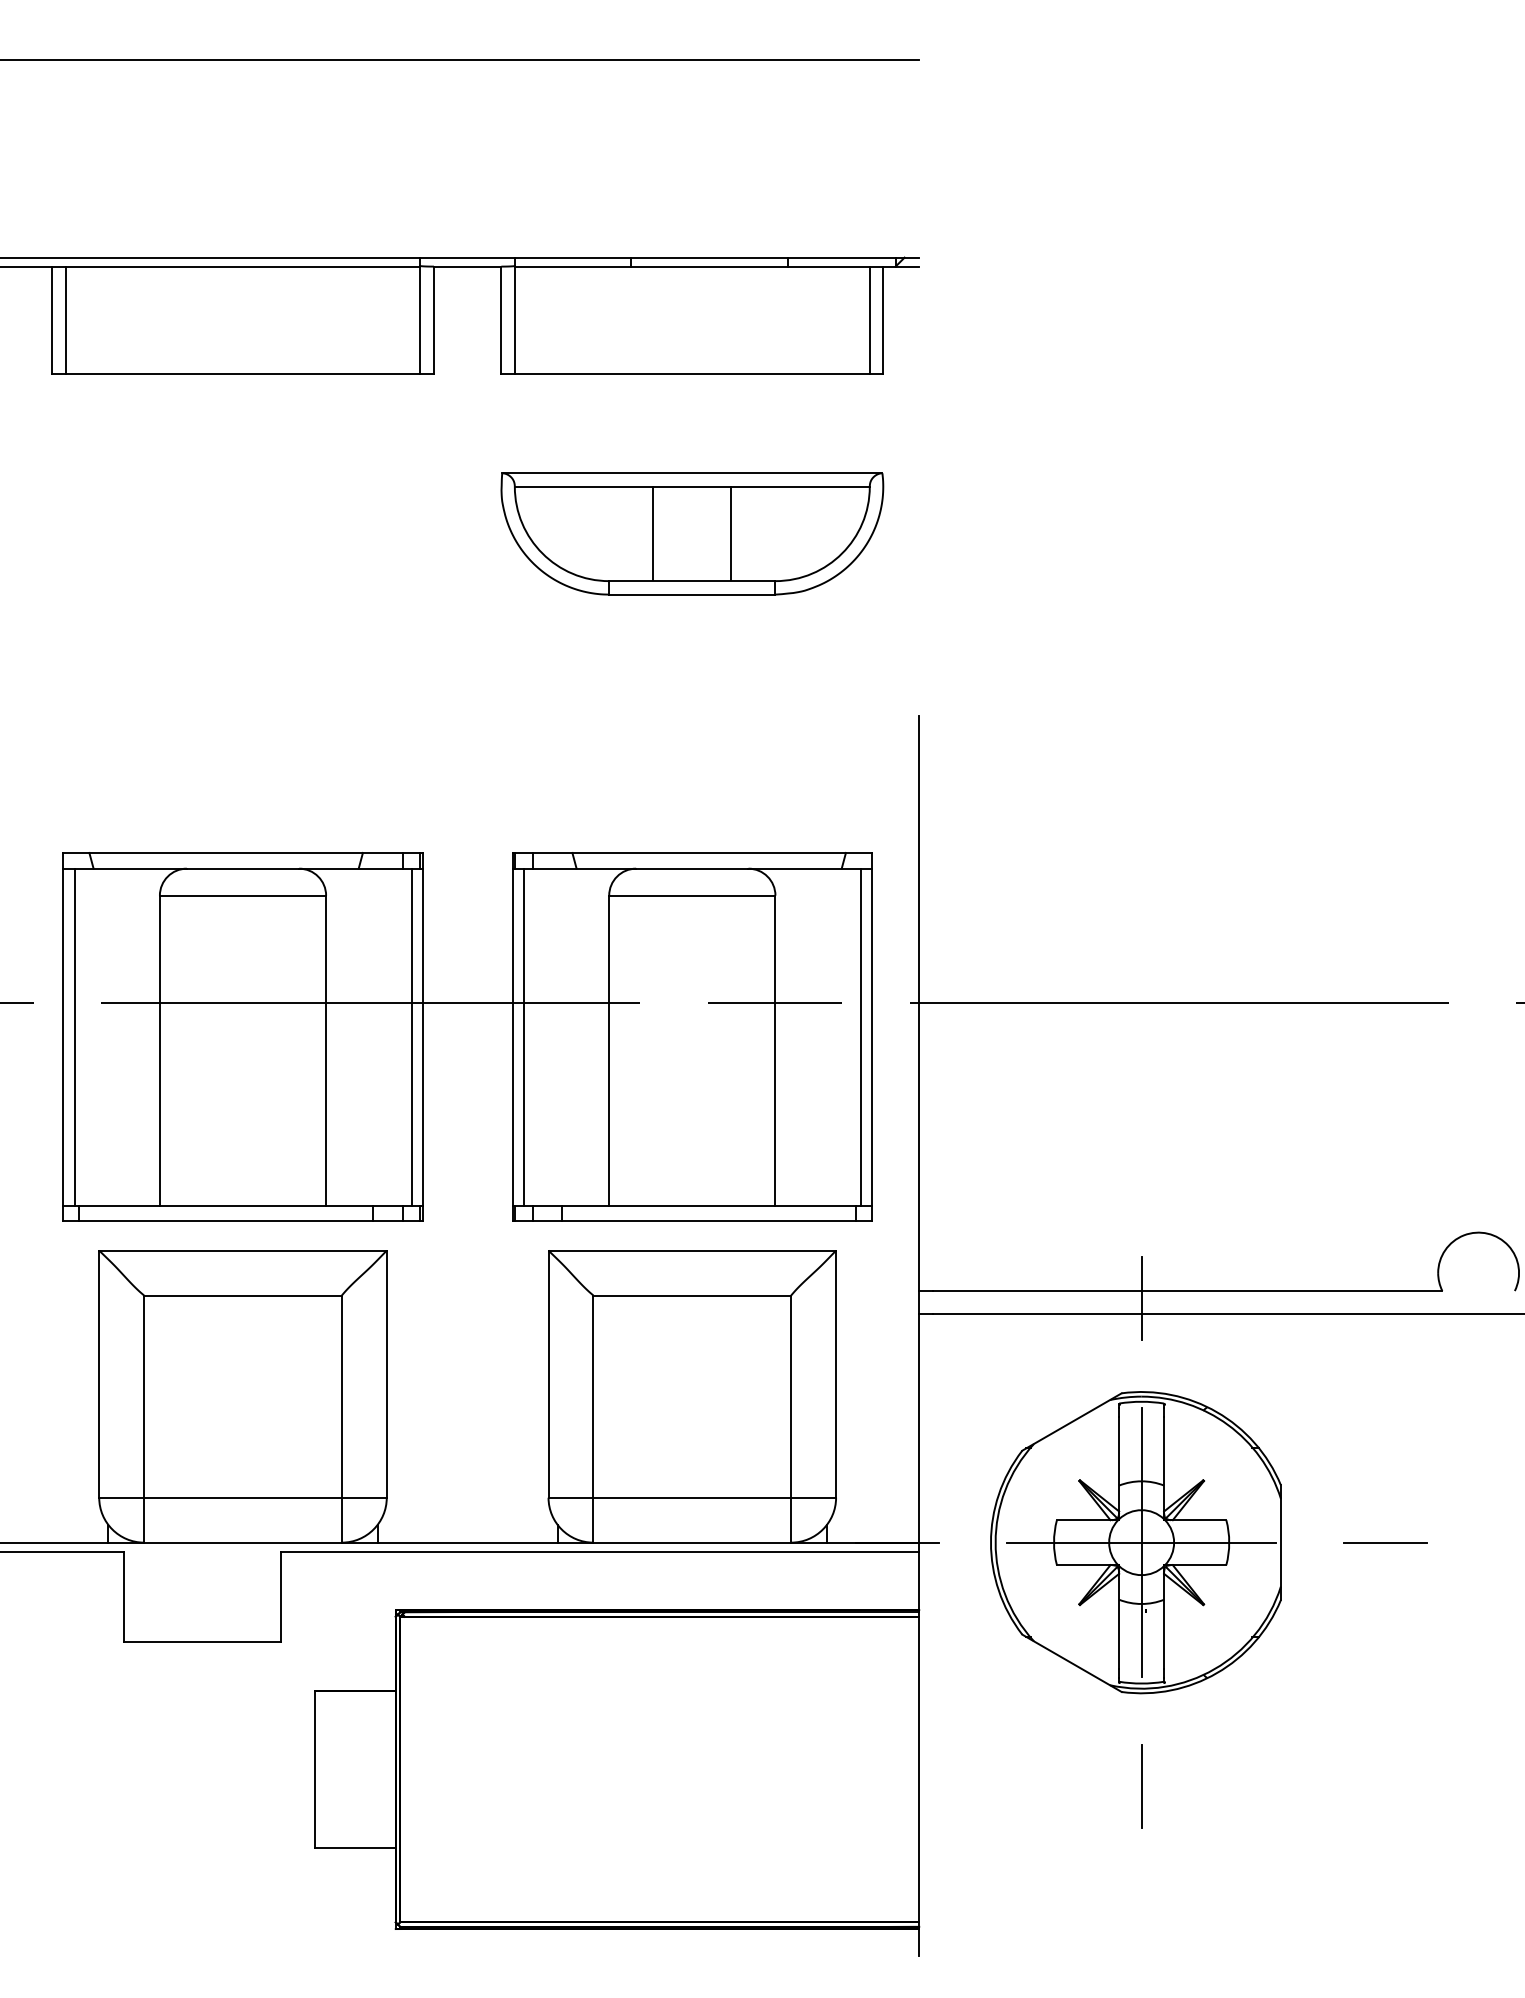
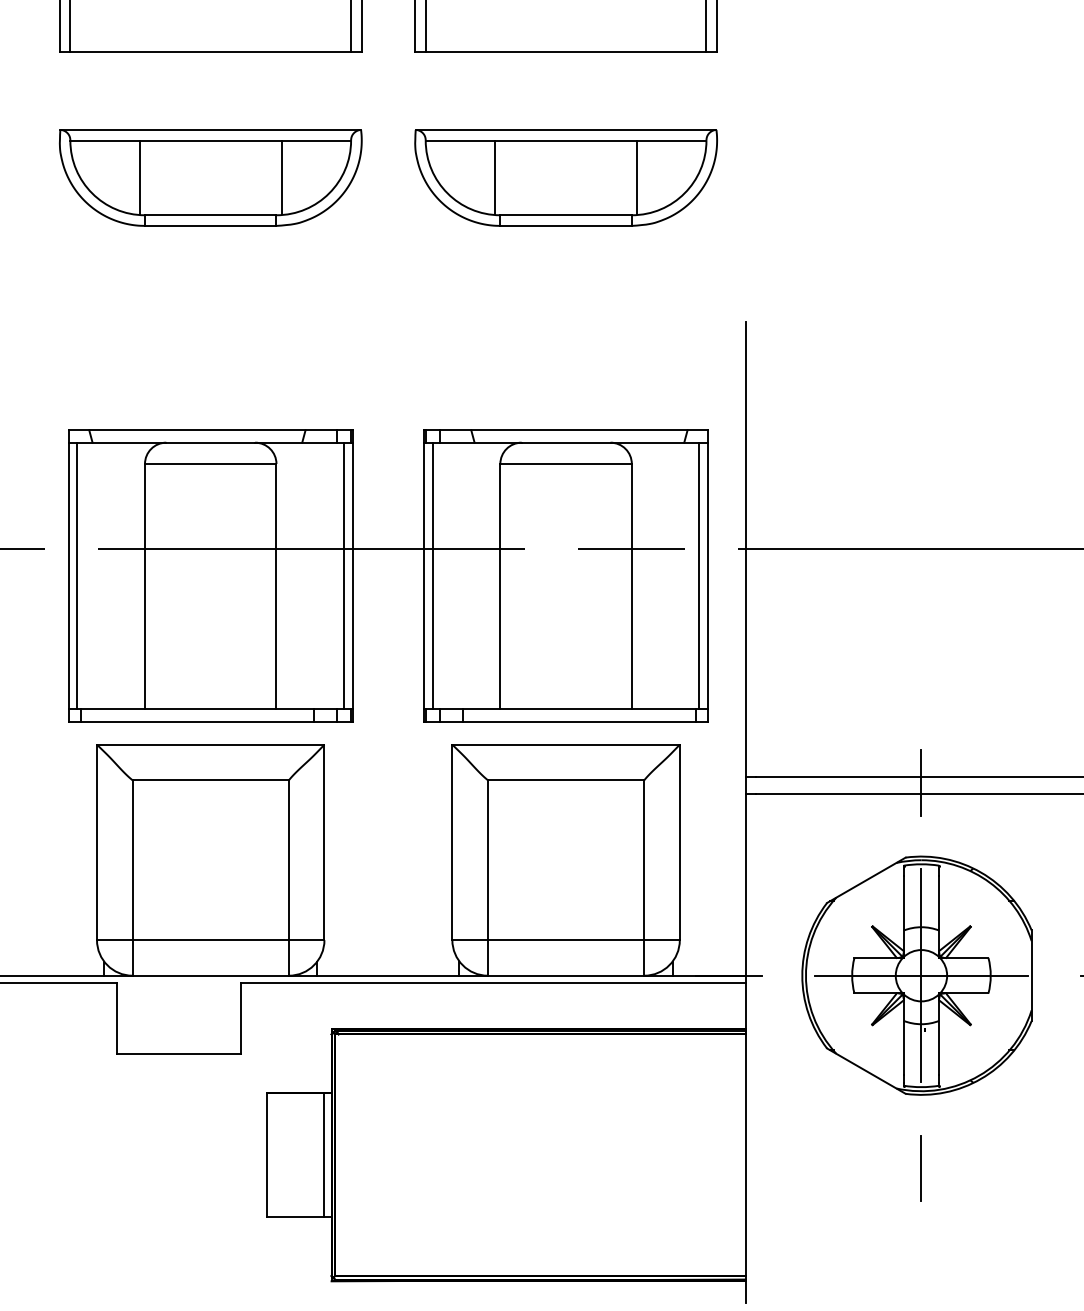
line: (653, 532) -> (495, 176), moved
line: (731, 532) -> (637, 176), moved
part: (242, 533) -> (210, 177), added
line: (386, 1769) -> (324, 1155), added

